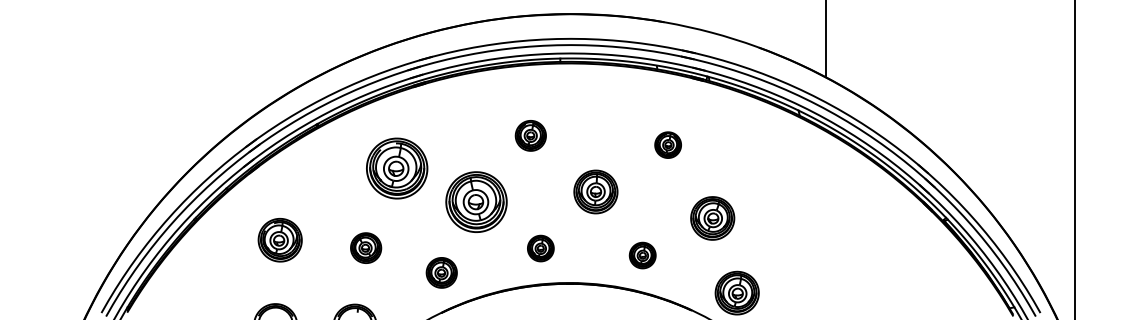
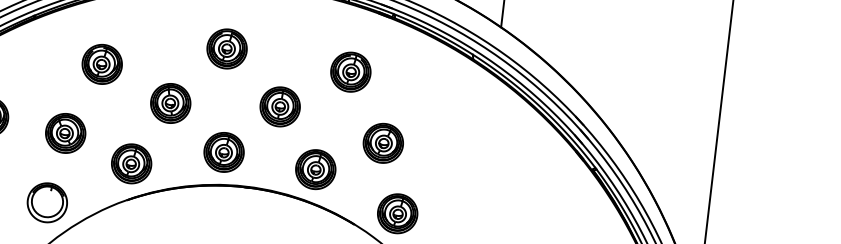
part: (530, 135) -> (226, 48), size x1.43
part: (667, 144) -> (350, 71), size x1.67
part: (396, 168) -> (101, 64), size x0.71
part: (476, 202) -> (170, 103), size x0.71
part: (365, 247) -> (65, 132), size x1.43
part: (540, 248) -> (223, 152), size x1.67
part: (642, 255) -> (315, 169), size x1.67
part: (441, 272) -> (131, 163), size x1.43

